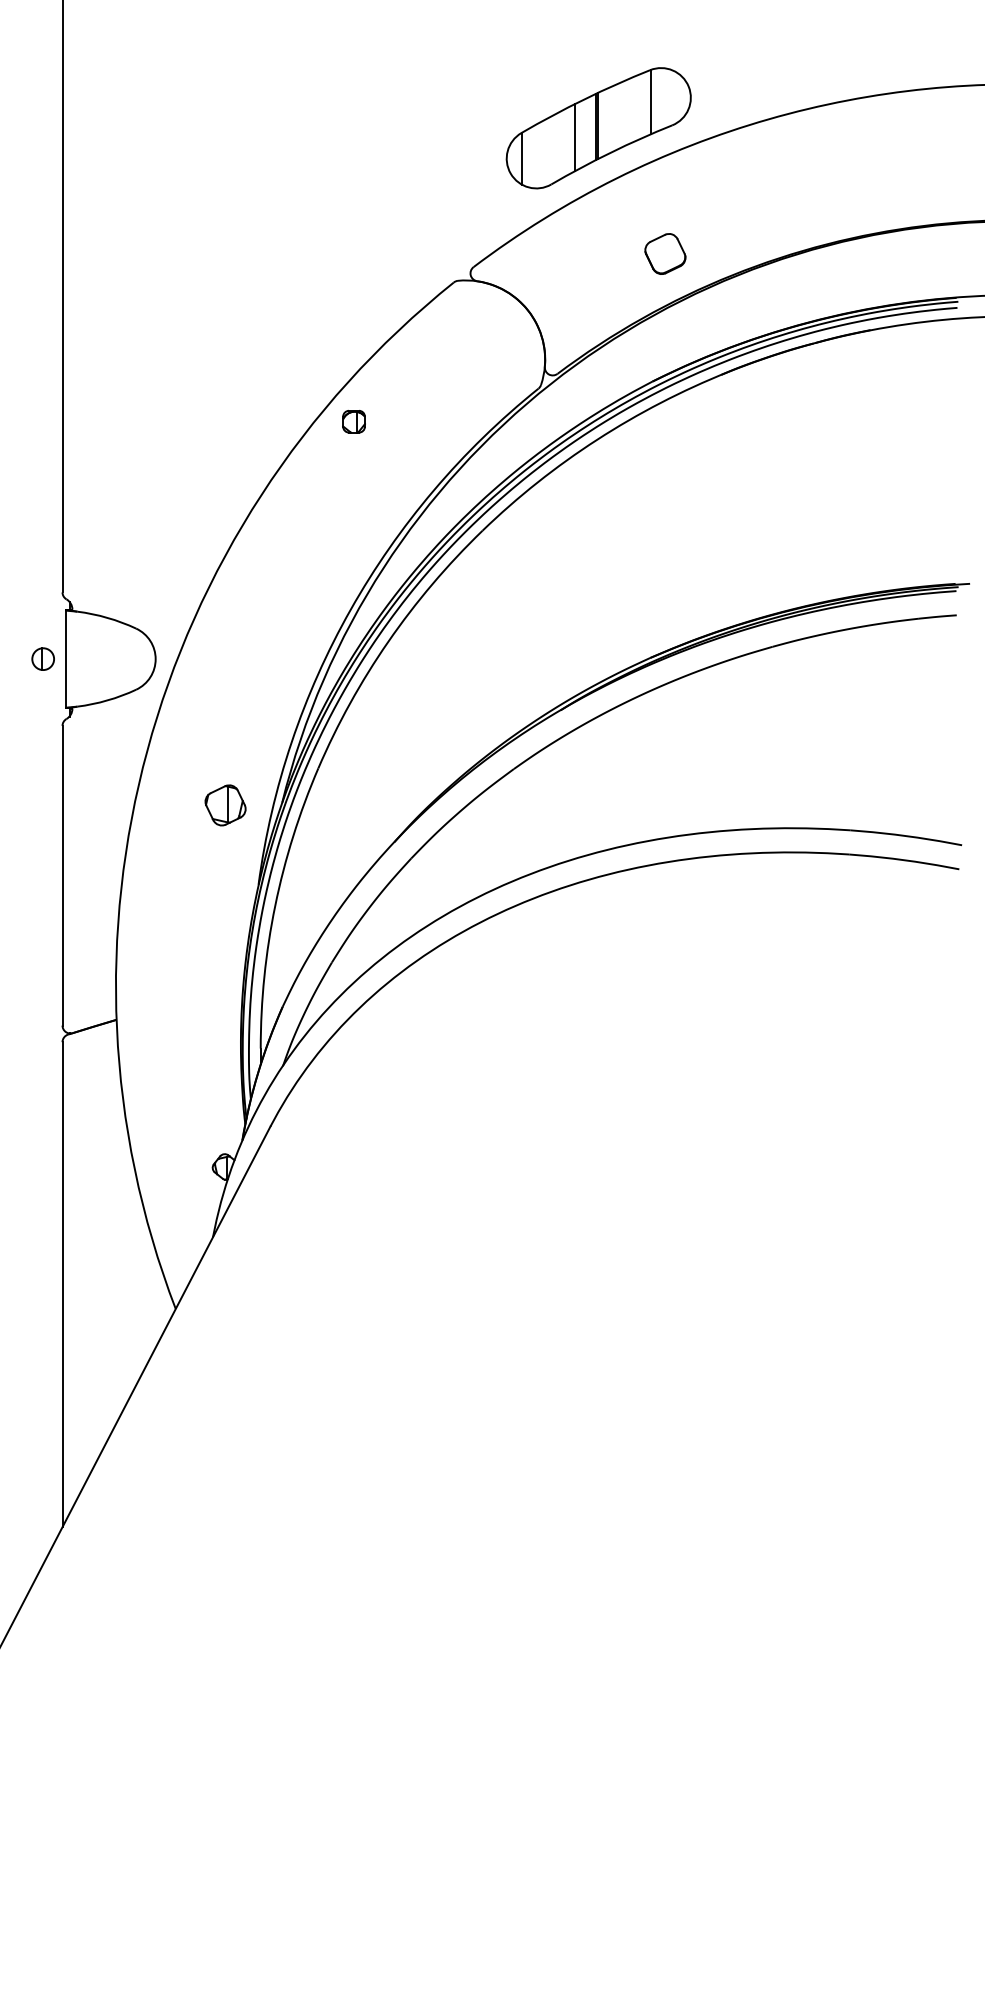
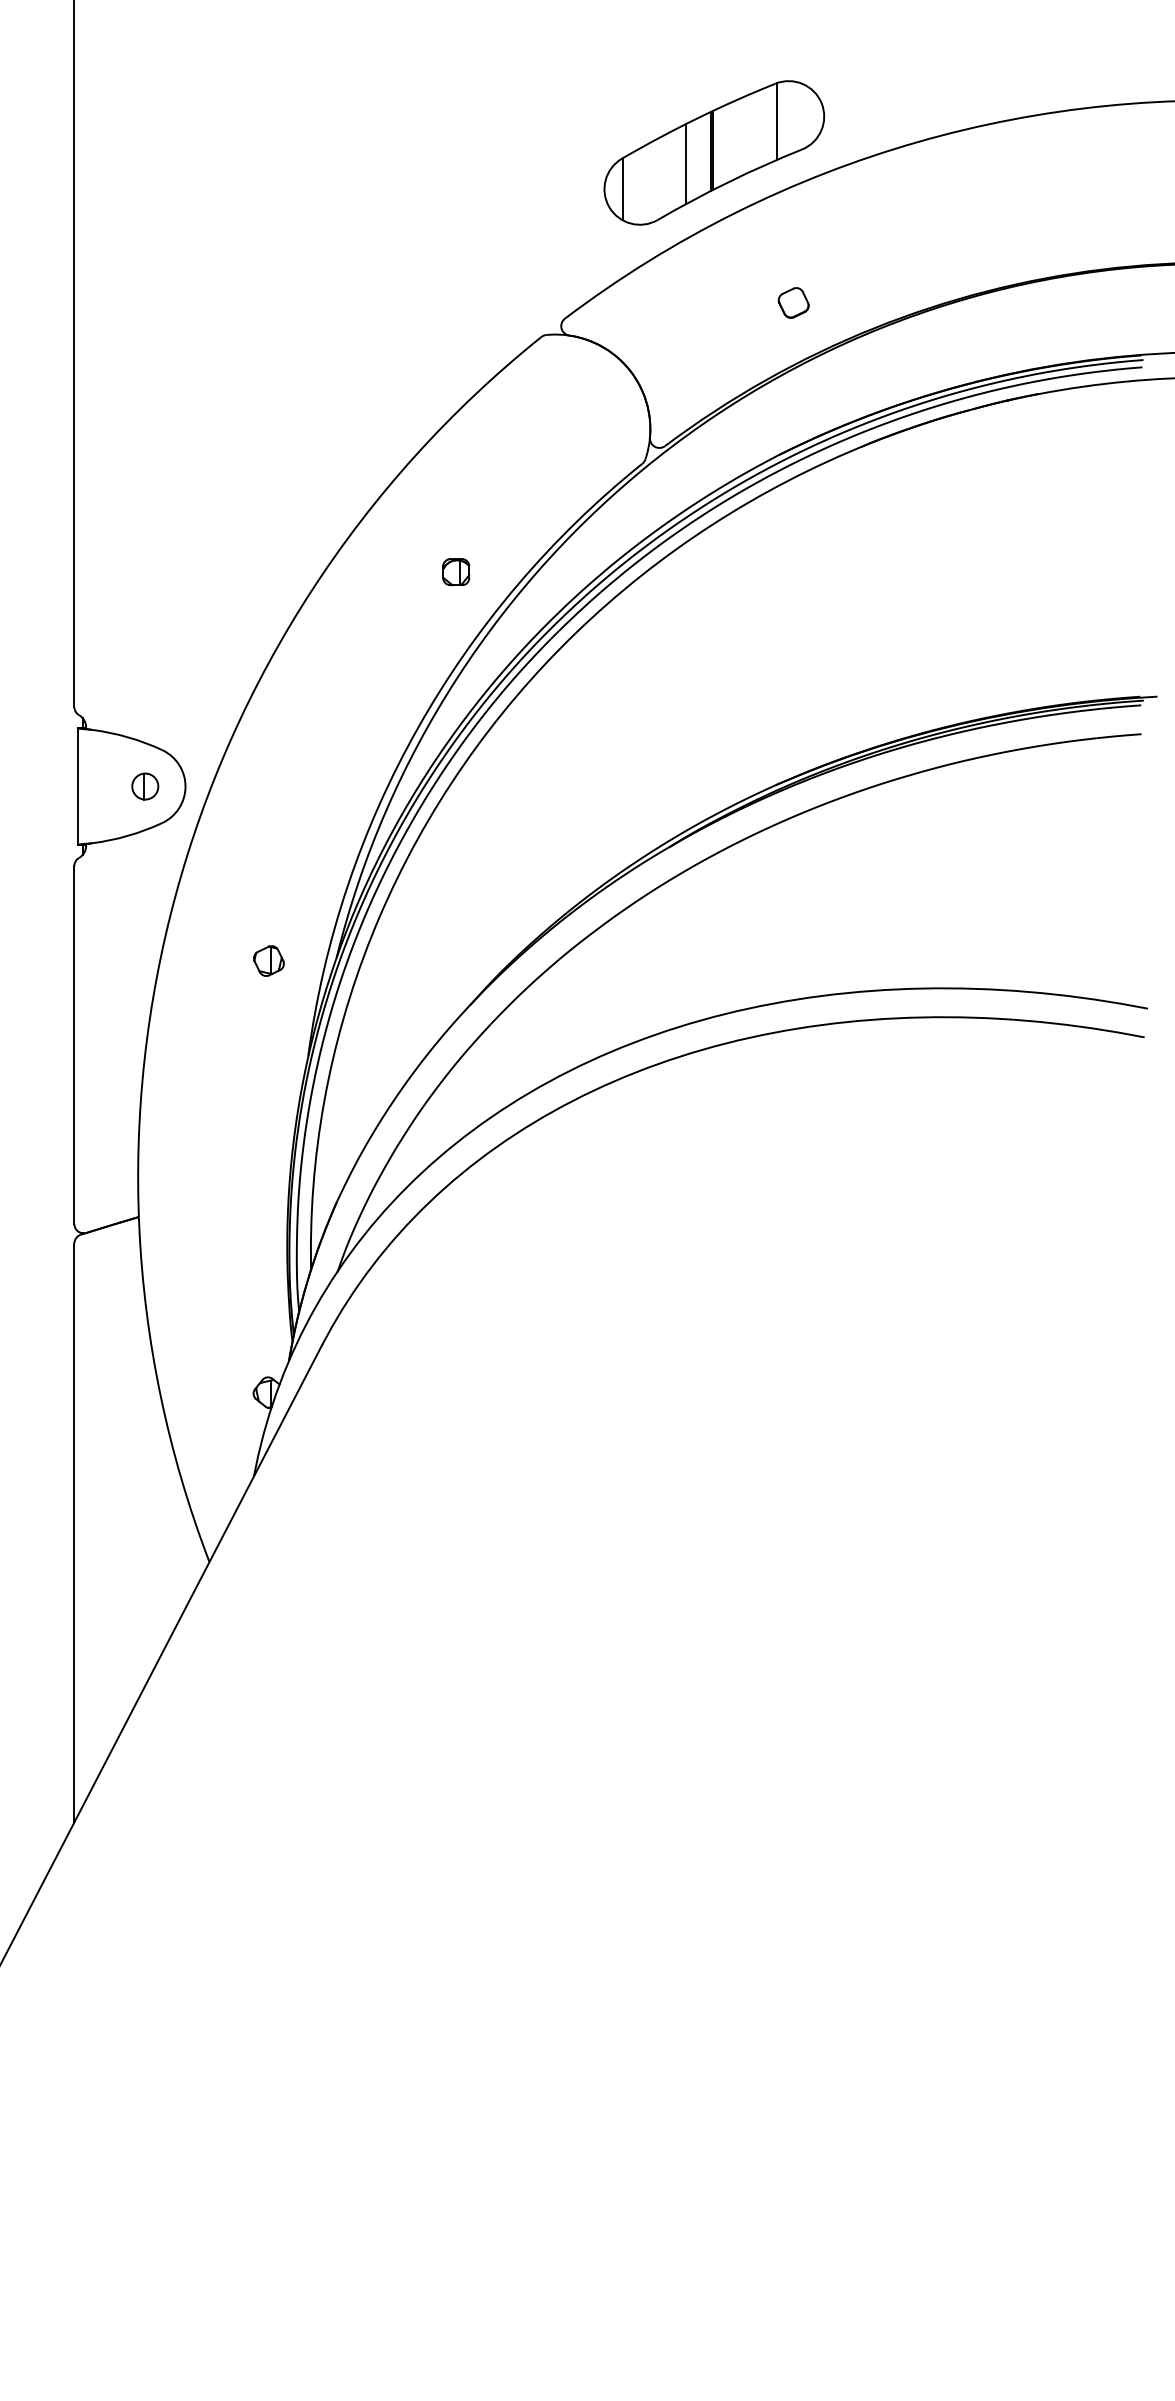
part: (665, 253) -> (793, 302), size x0.62
part: (354, 421) -> (456, 572), moved
part: (43, 659) -> (145, 786), moved
part: (225, 804) -> (268, 960), size x0.62

